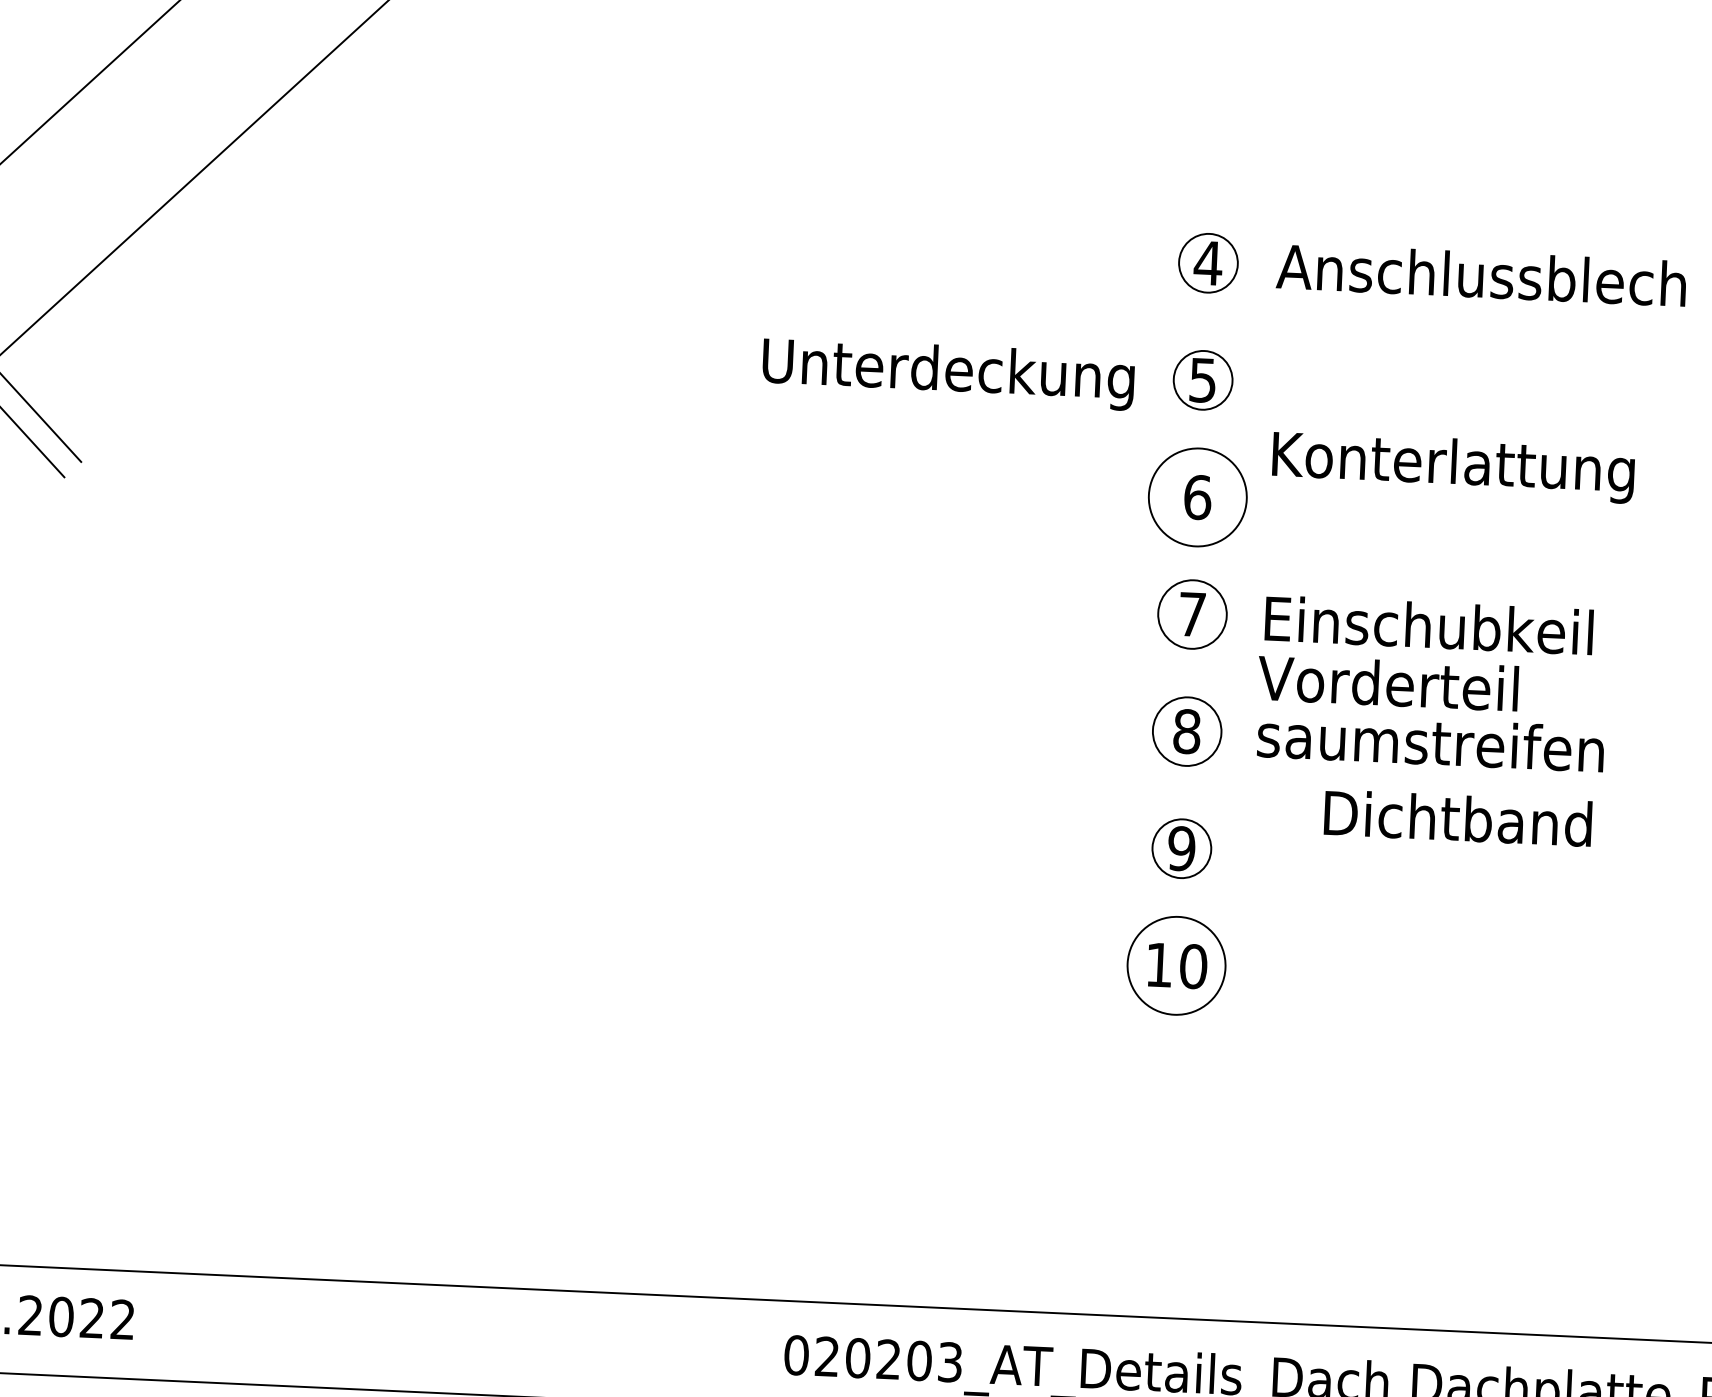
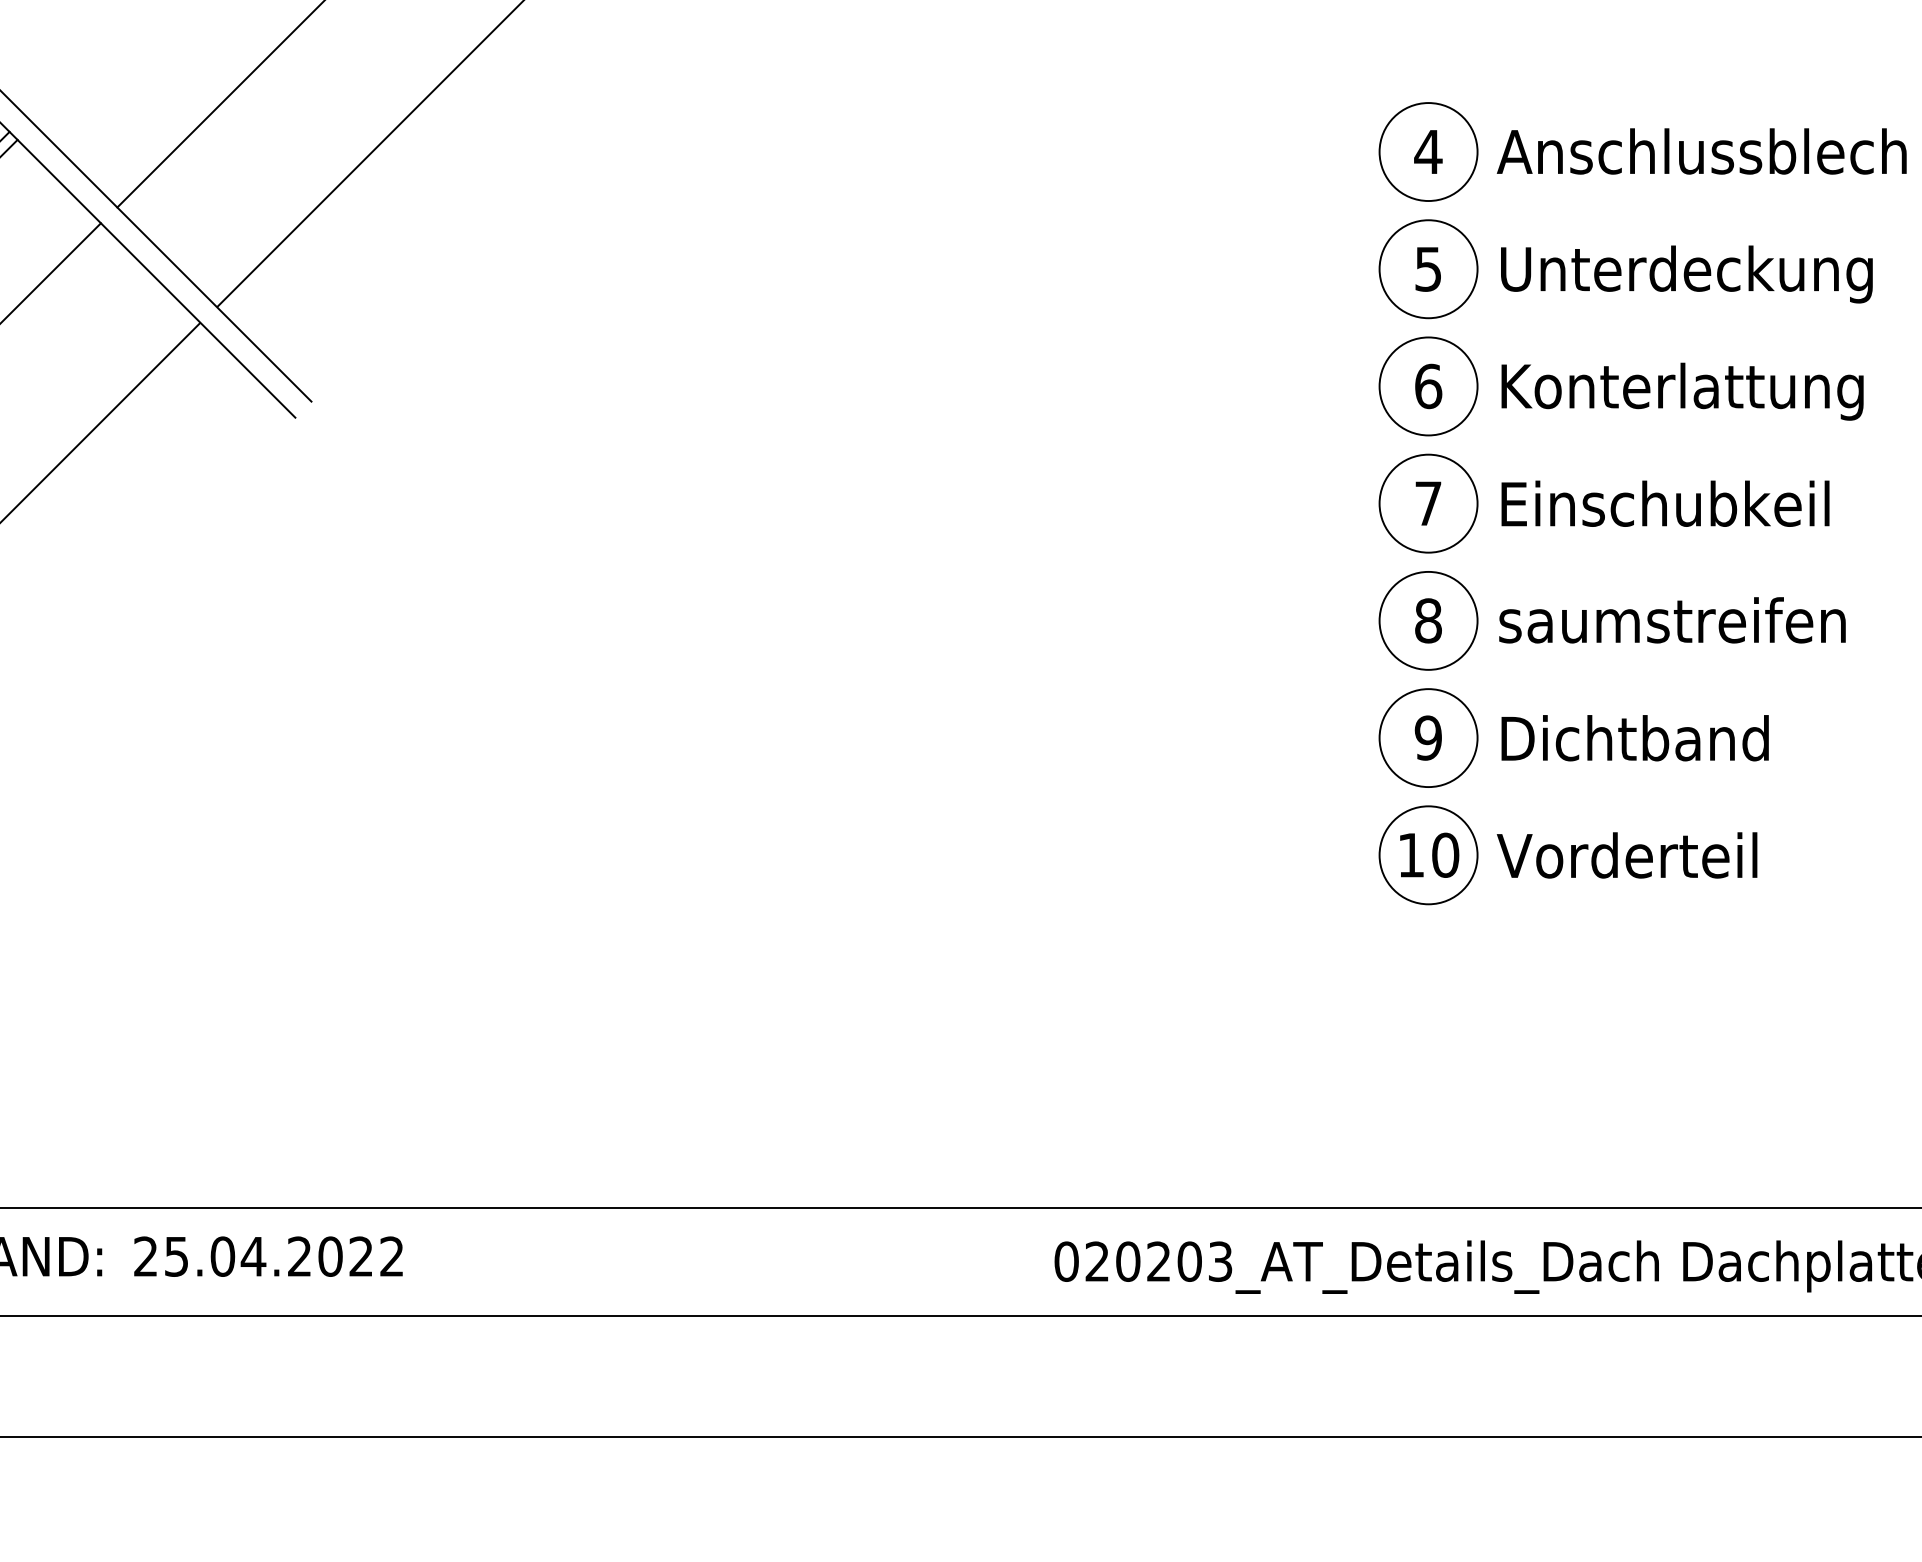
circle: (1208, 263) -> (1428, 152), size x1.67
text: (948, 374) -> (1686, 274), moved
circle: (1203, 380) -> (1428, 269), size x1.67
text: (1453, 467) -> (1682, 391), moved
circle: (1192, 614) -> (1428, 503), size x1.43
text: (1387, 683) -> (1626, 855), moved
circle: (1187, 731) -> (1428, 620), size x1.43
text: (1457, 818) -> (1634, 738), moved
circle: (1181, 849) -> (1428, 738), size x1.67

